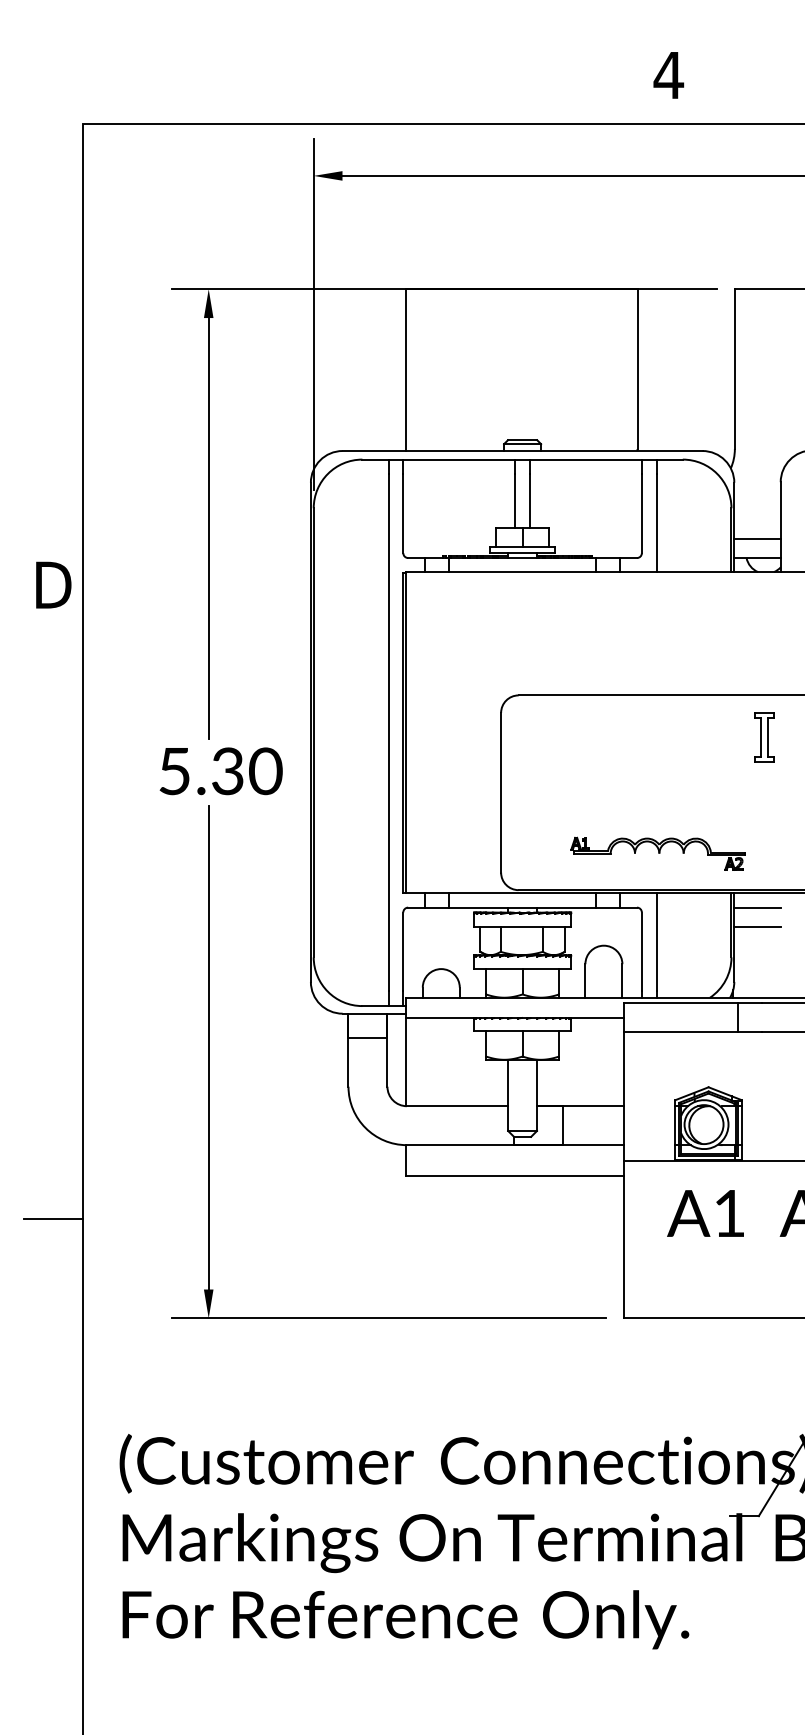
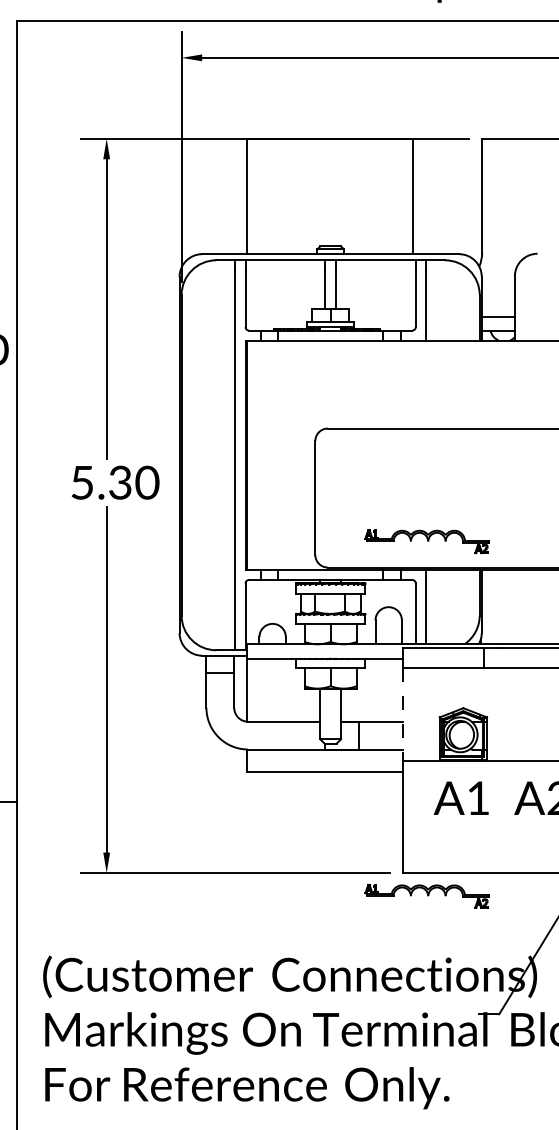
part: (764, 737) -> (503, 458), removed
line: (757, 907) -> (498, 579), removed
line: (757, 927) -> (498, 594), removed
line: (624, 1096) -> (403, 714), solid -> dashed
part: (657, 1350) -> (426, 896), added

